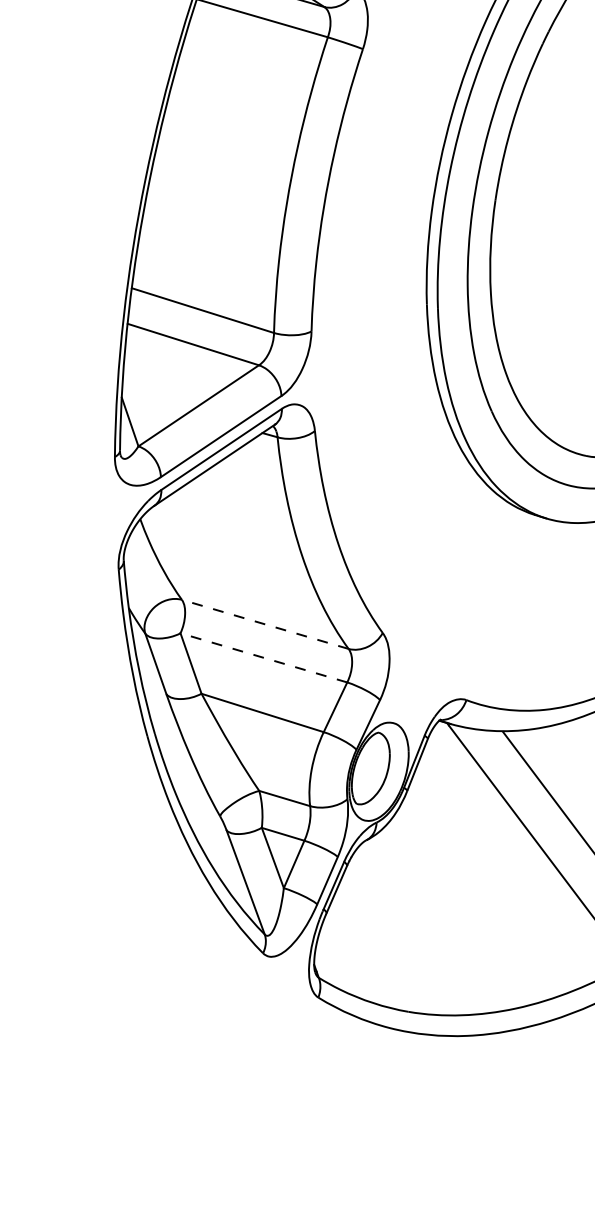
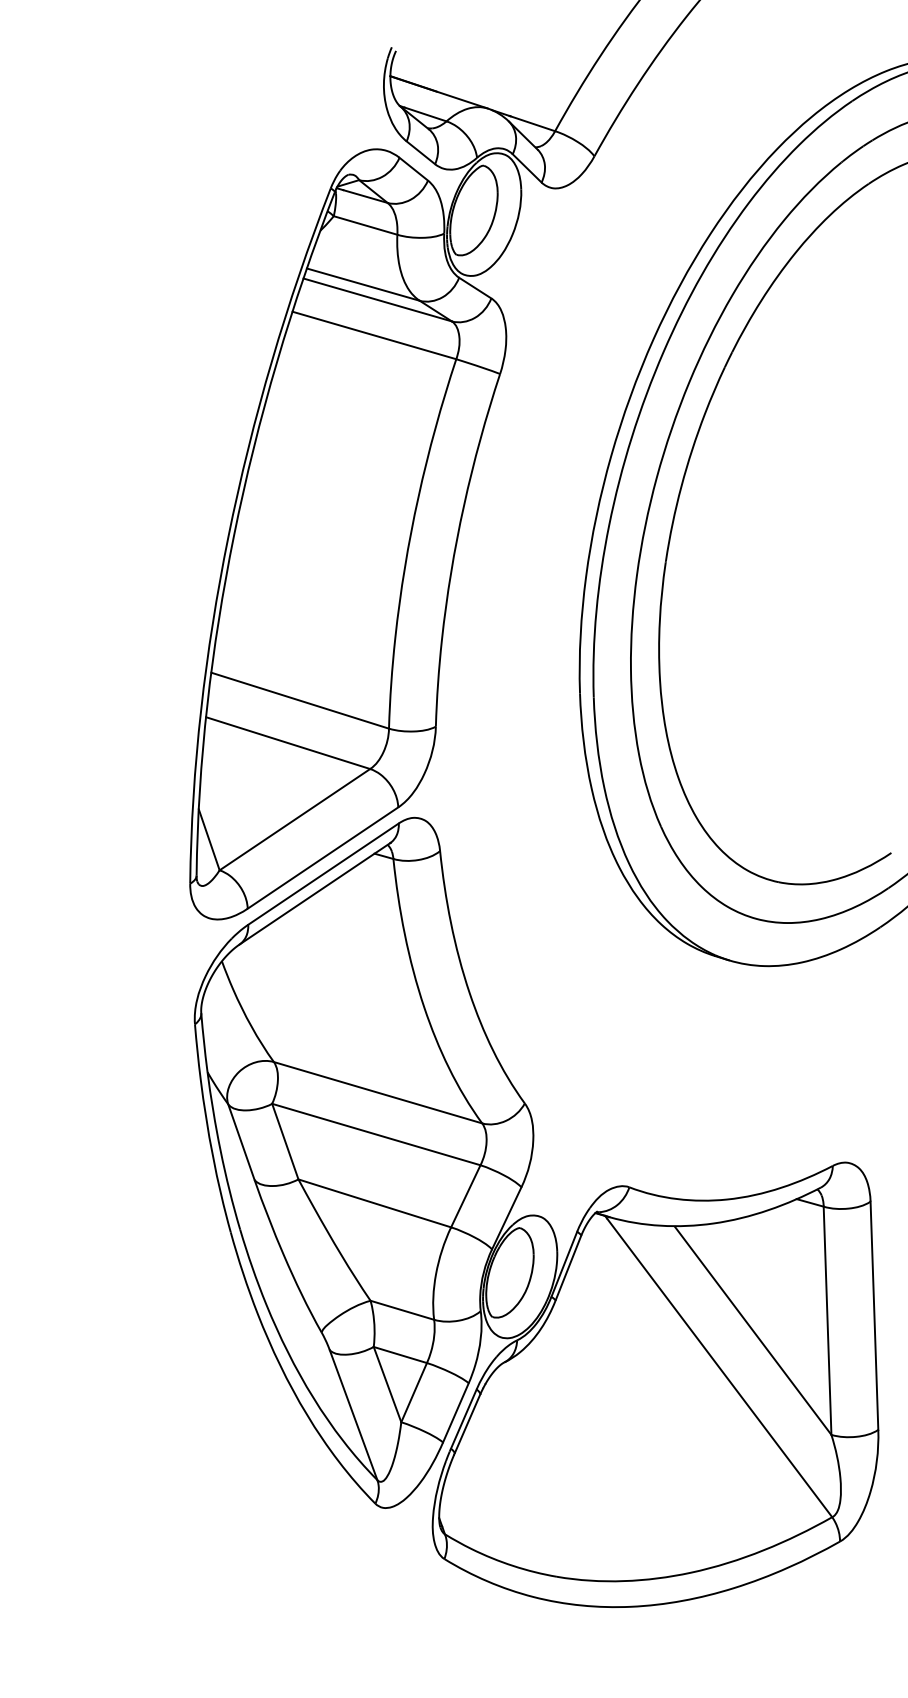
line: (265, 624) -> (378, 1092), dashed -> solid
line: (264, 657) -> (376, 1134), dashed -> solid

